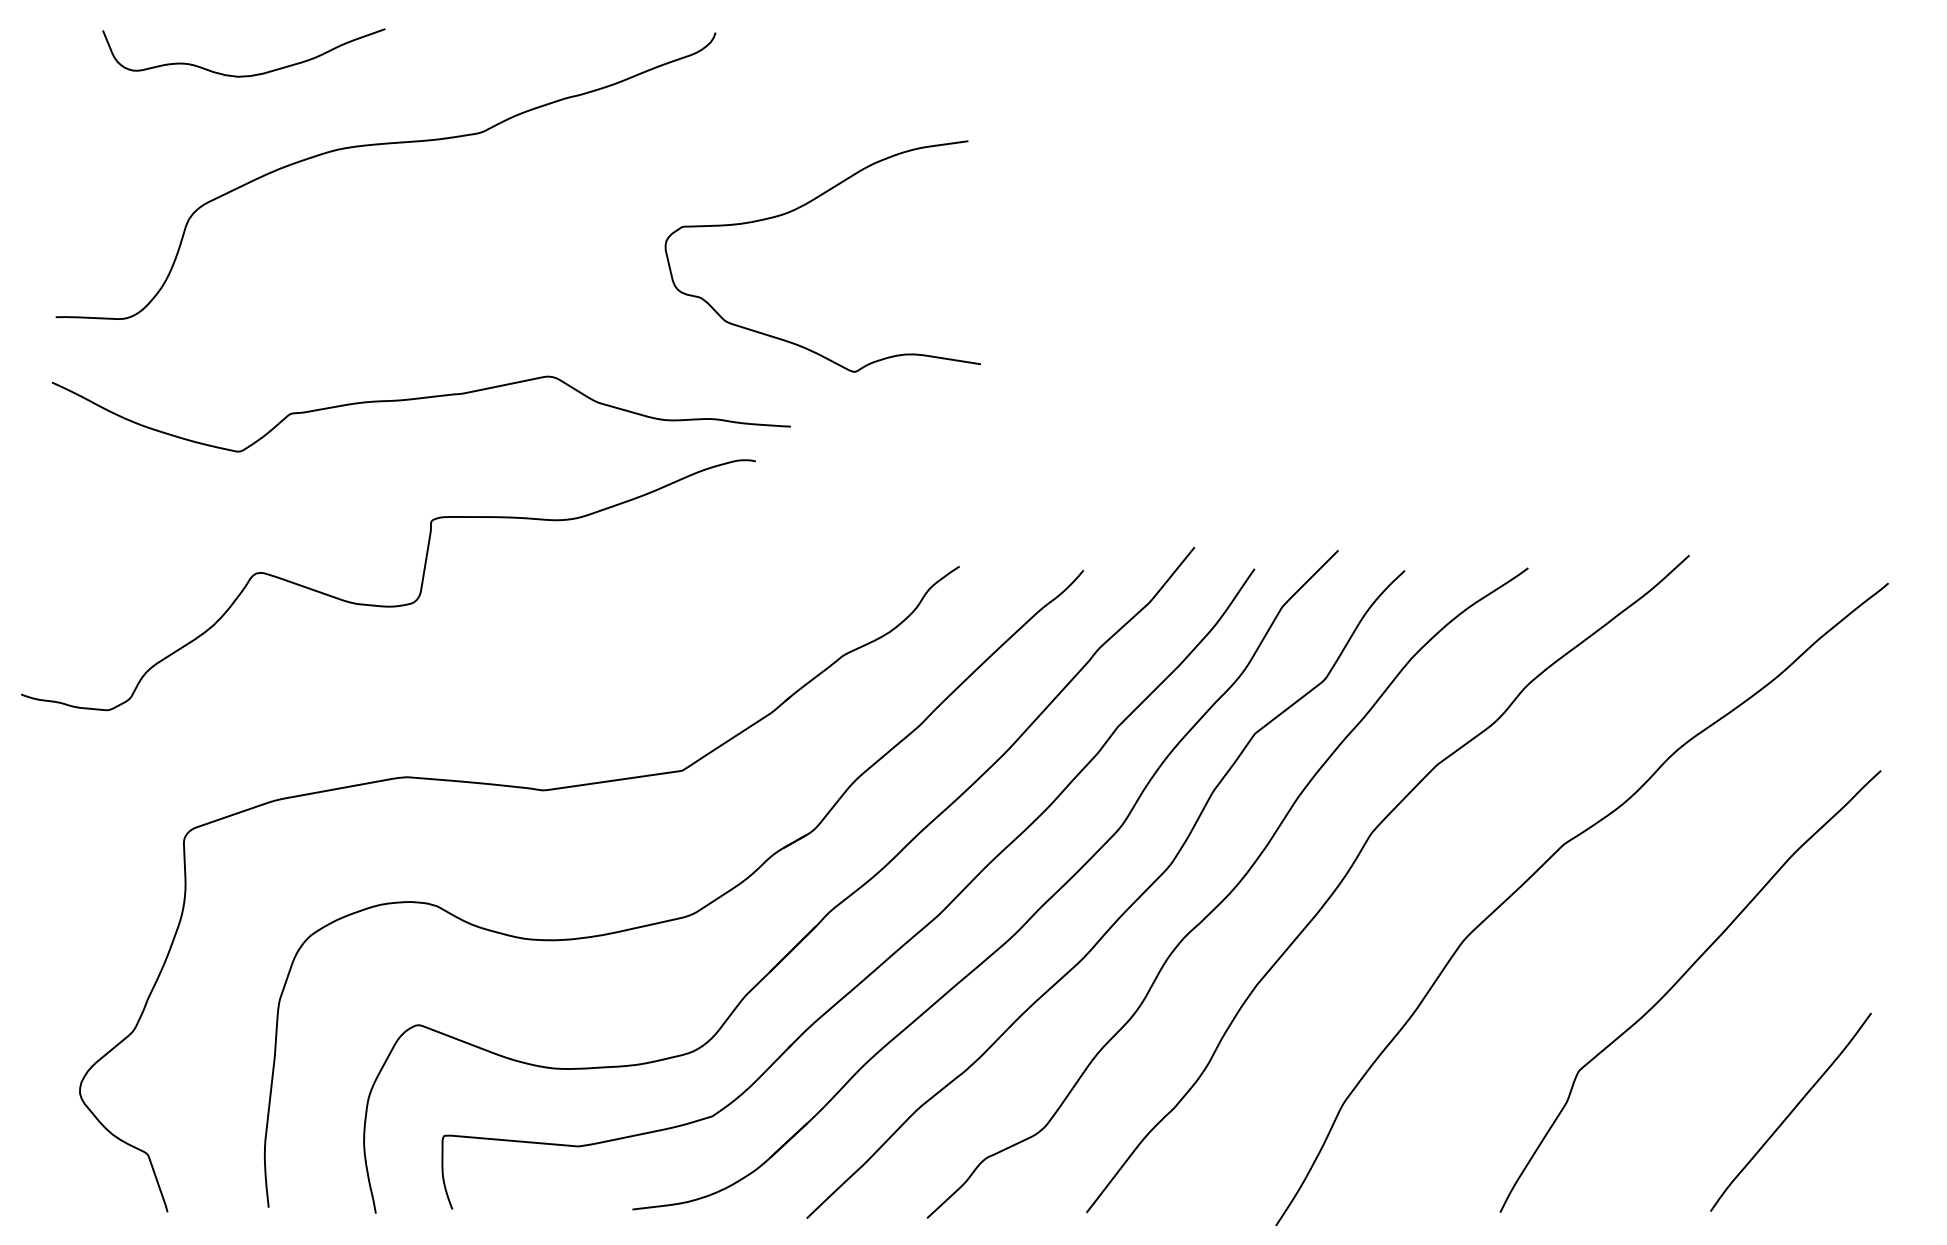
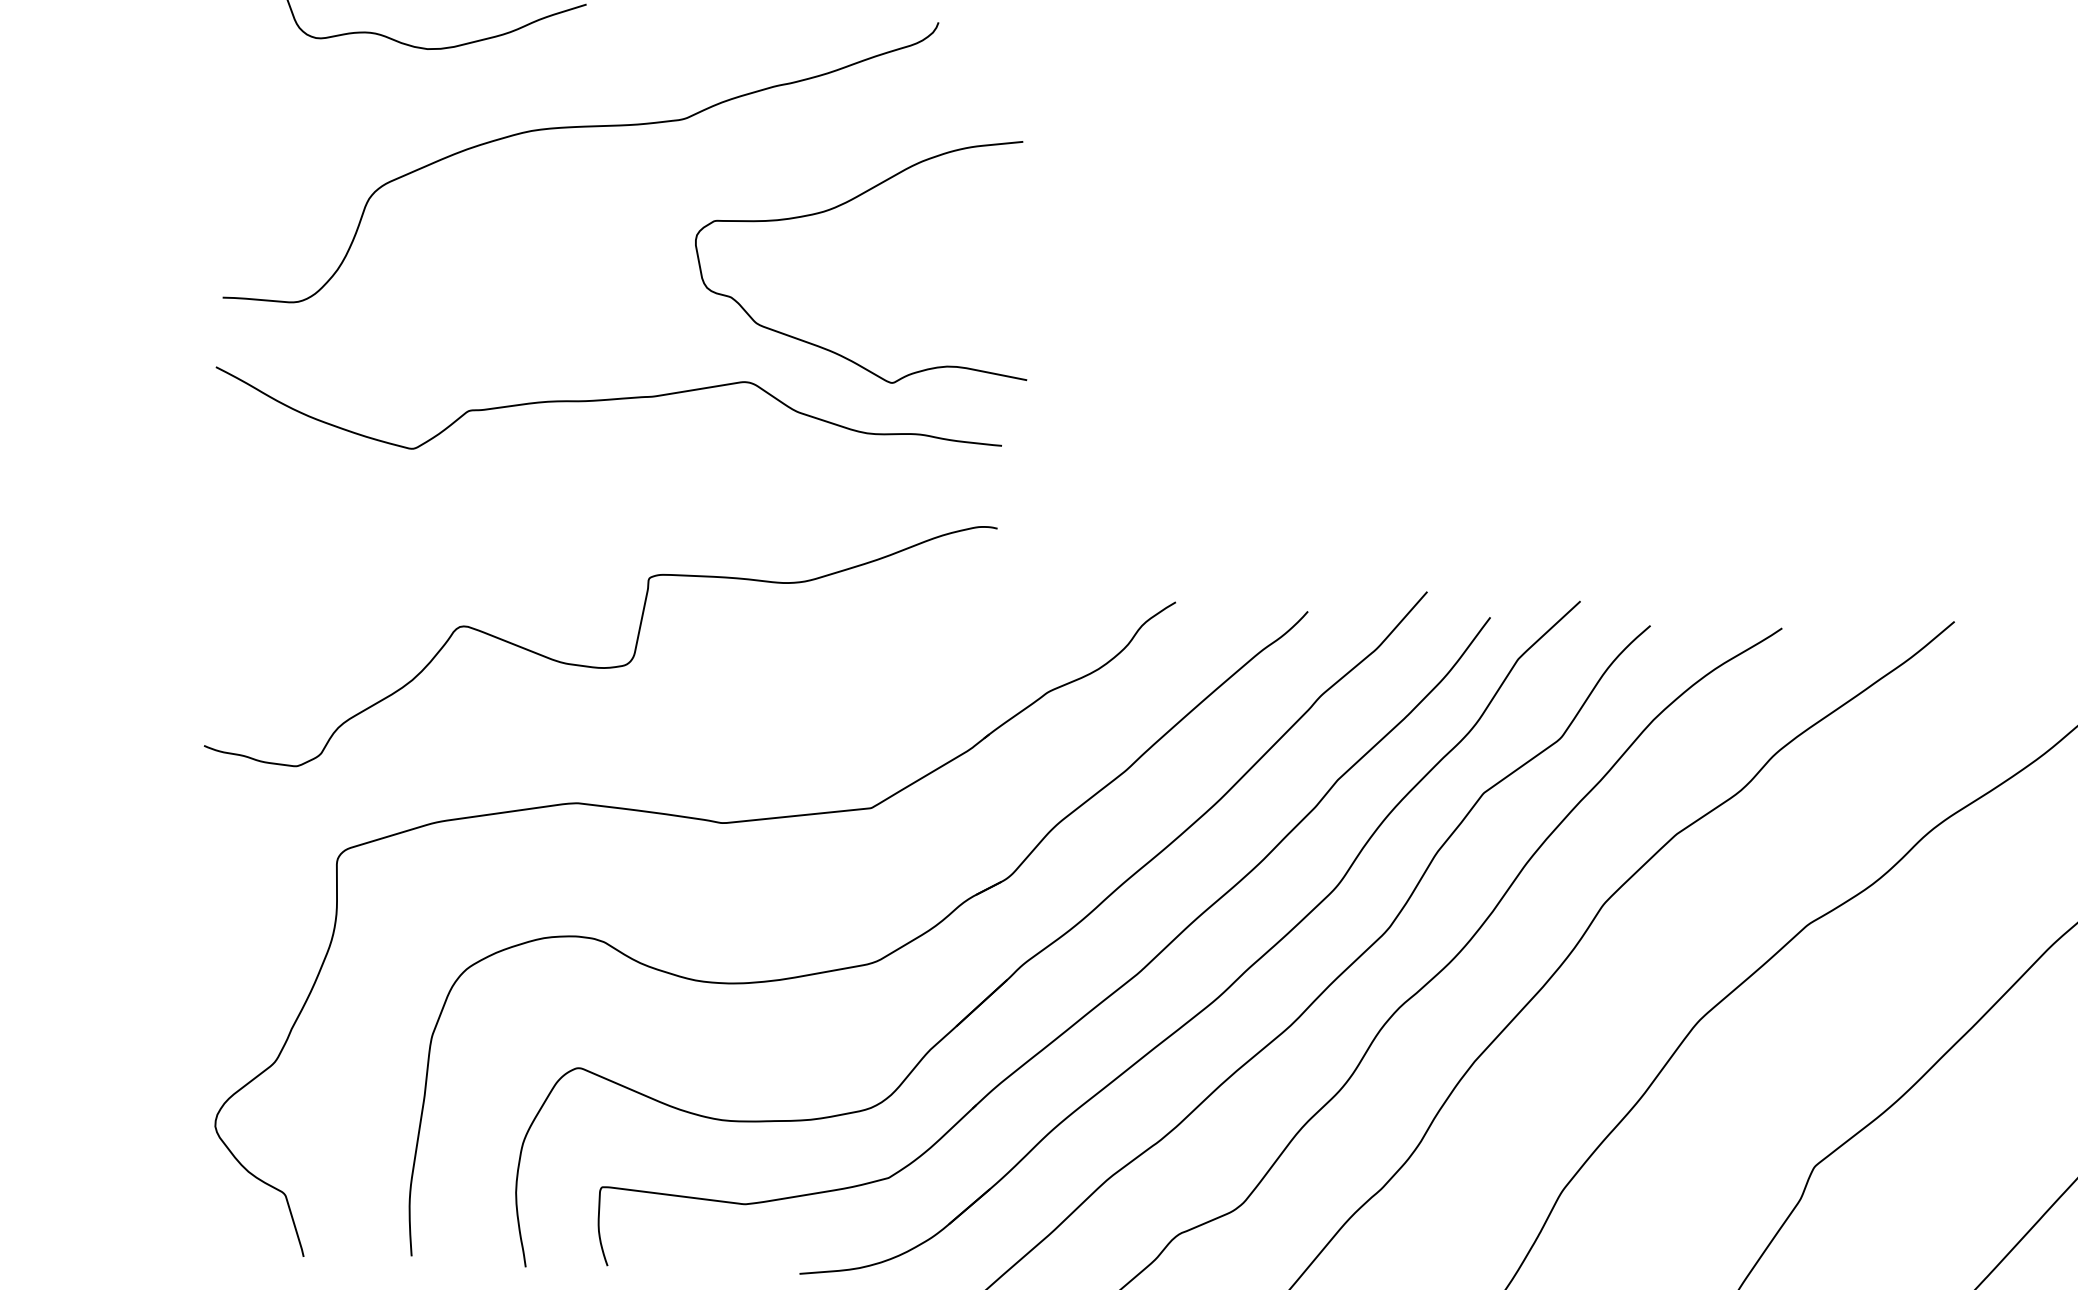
curve: (799, 208) -> (840, 206), moved
curve: (388, 605) -> (599, 666), moved

